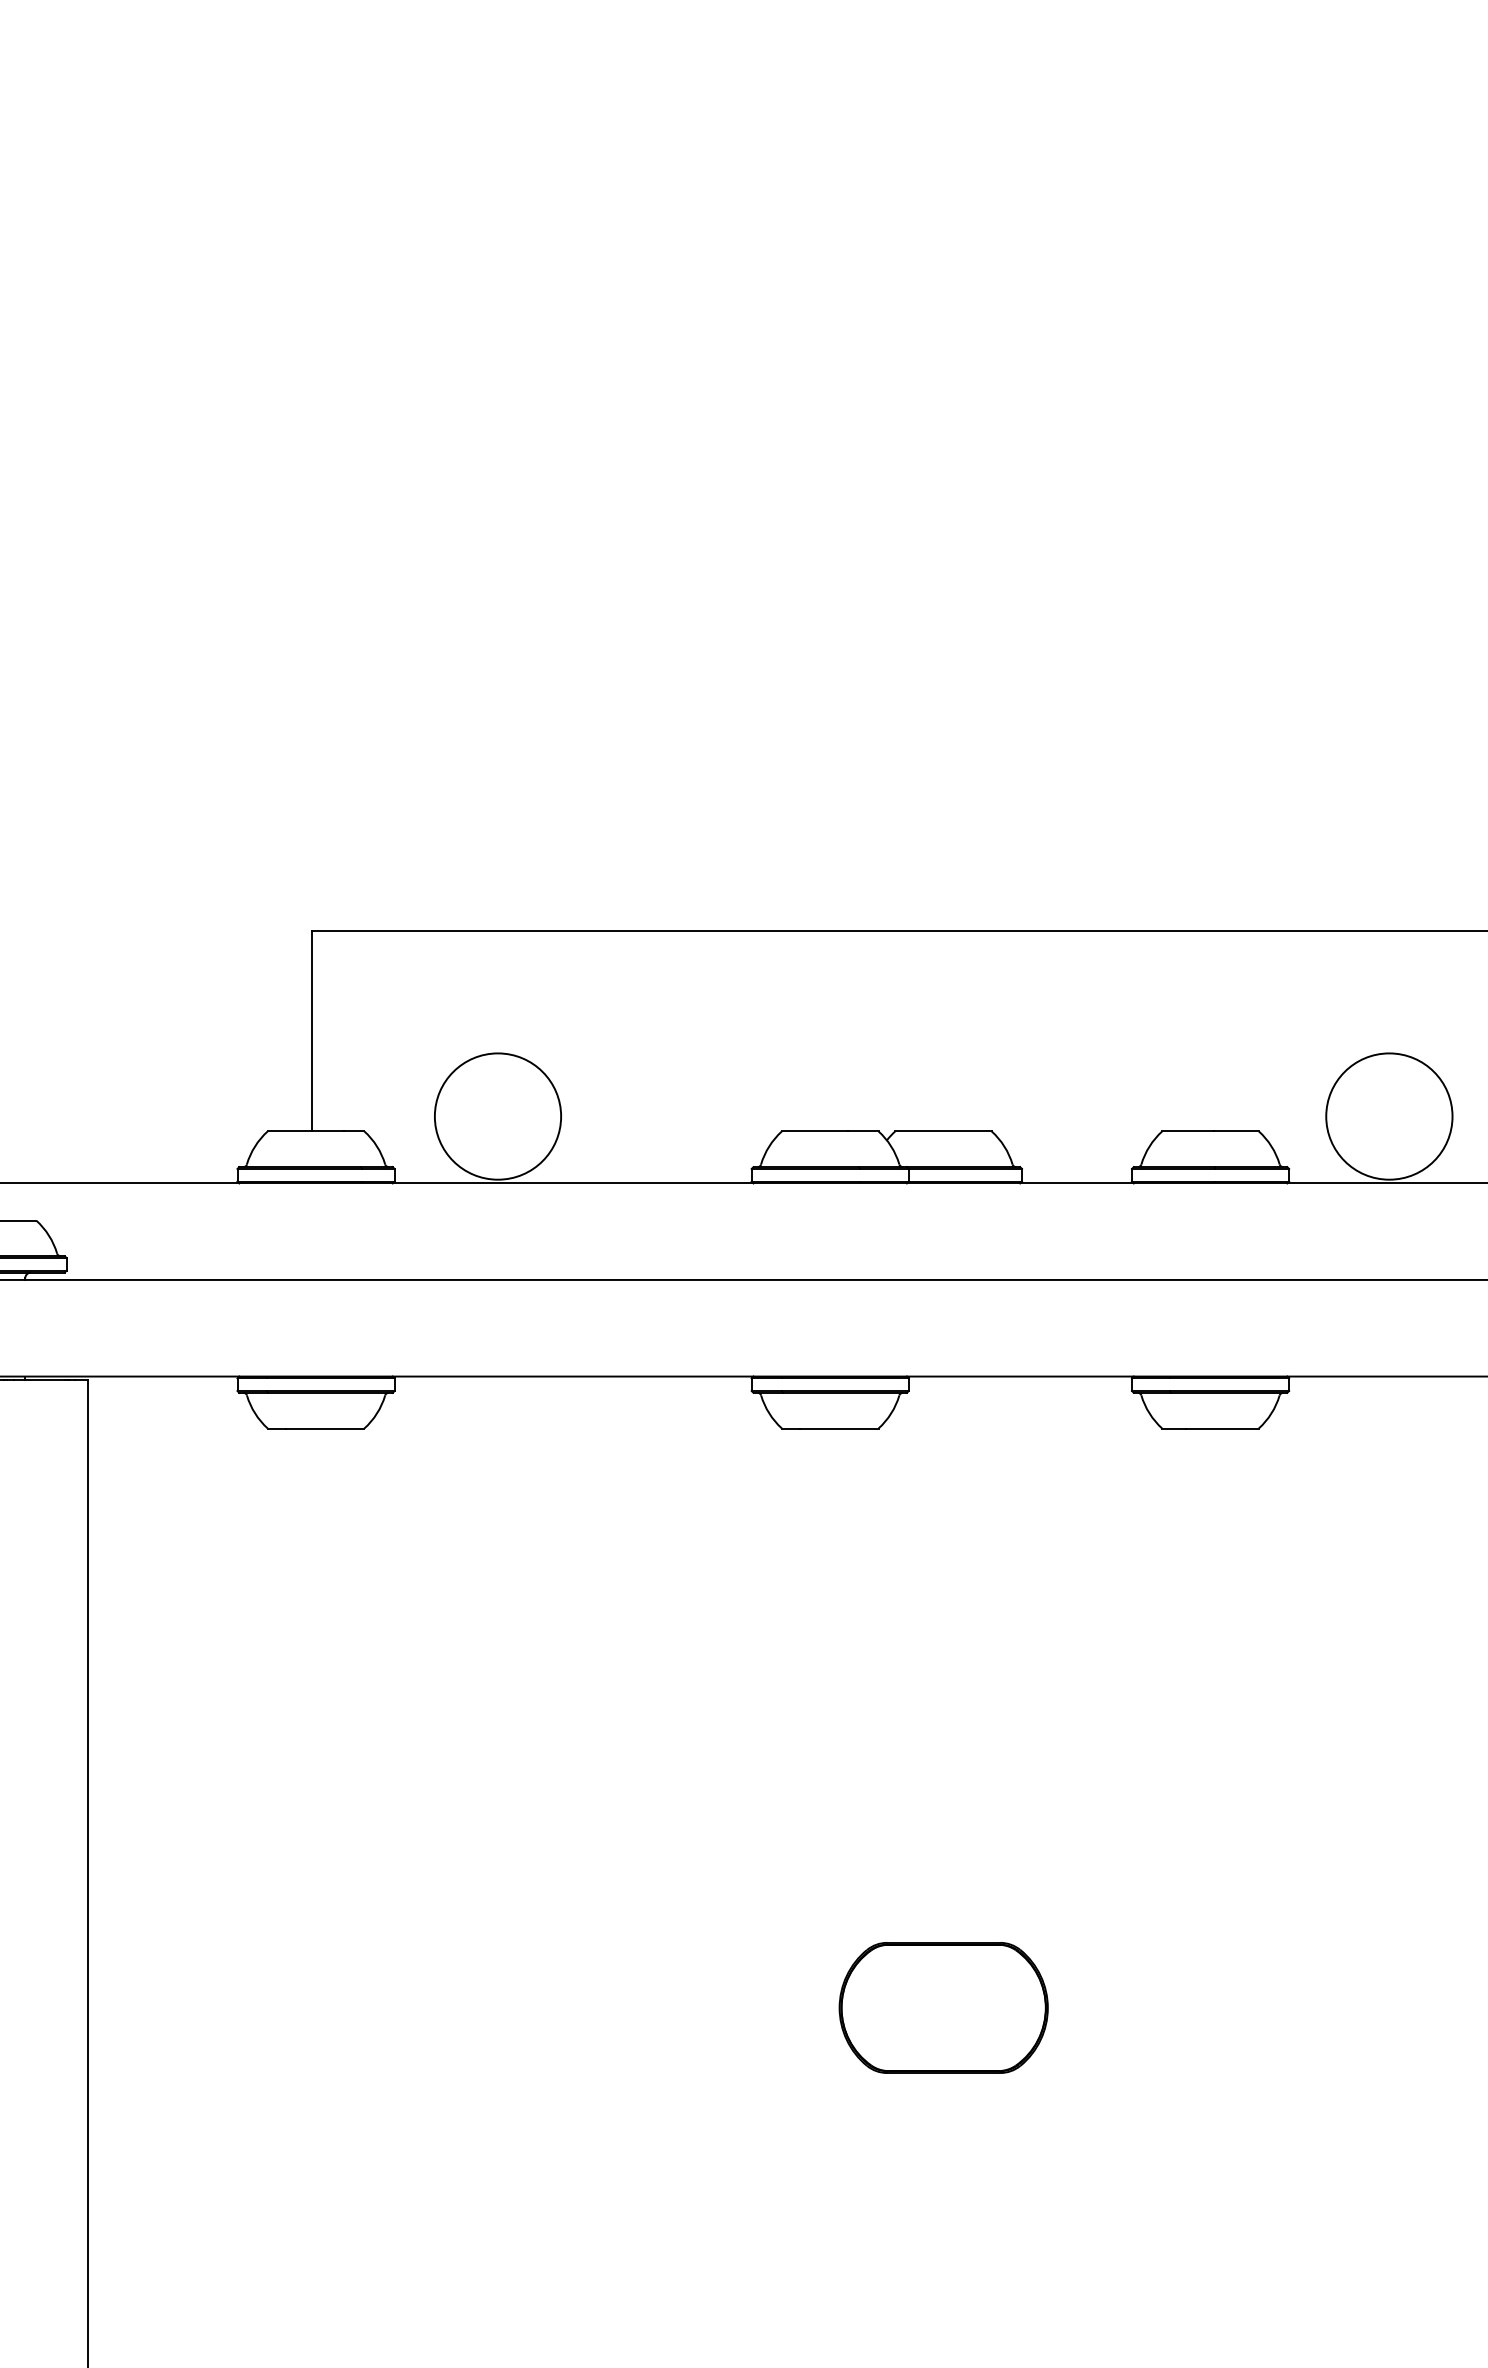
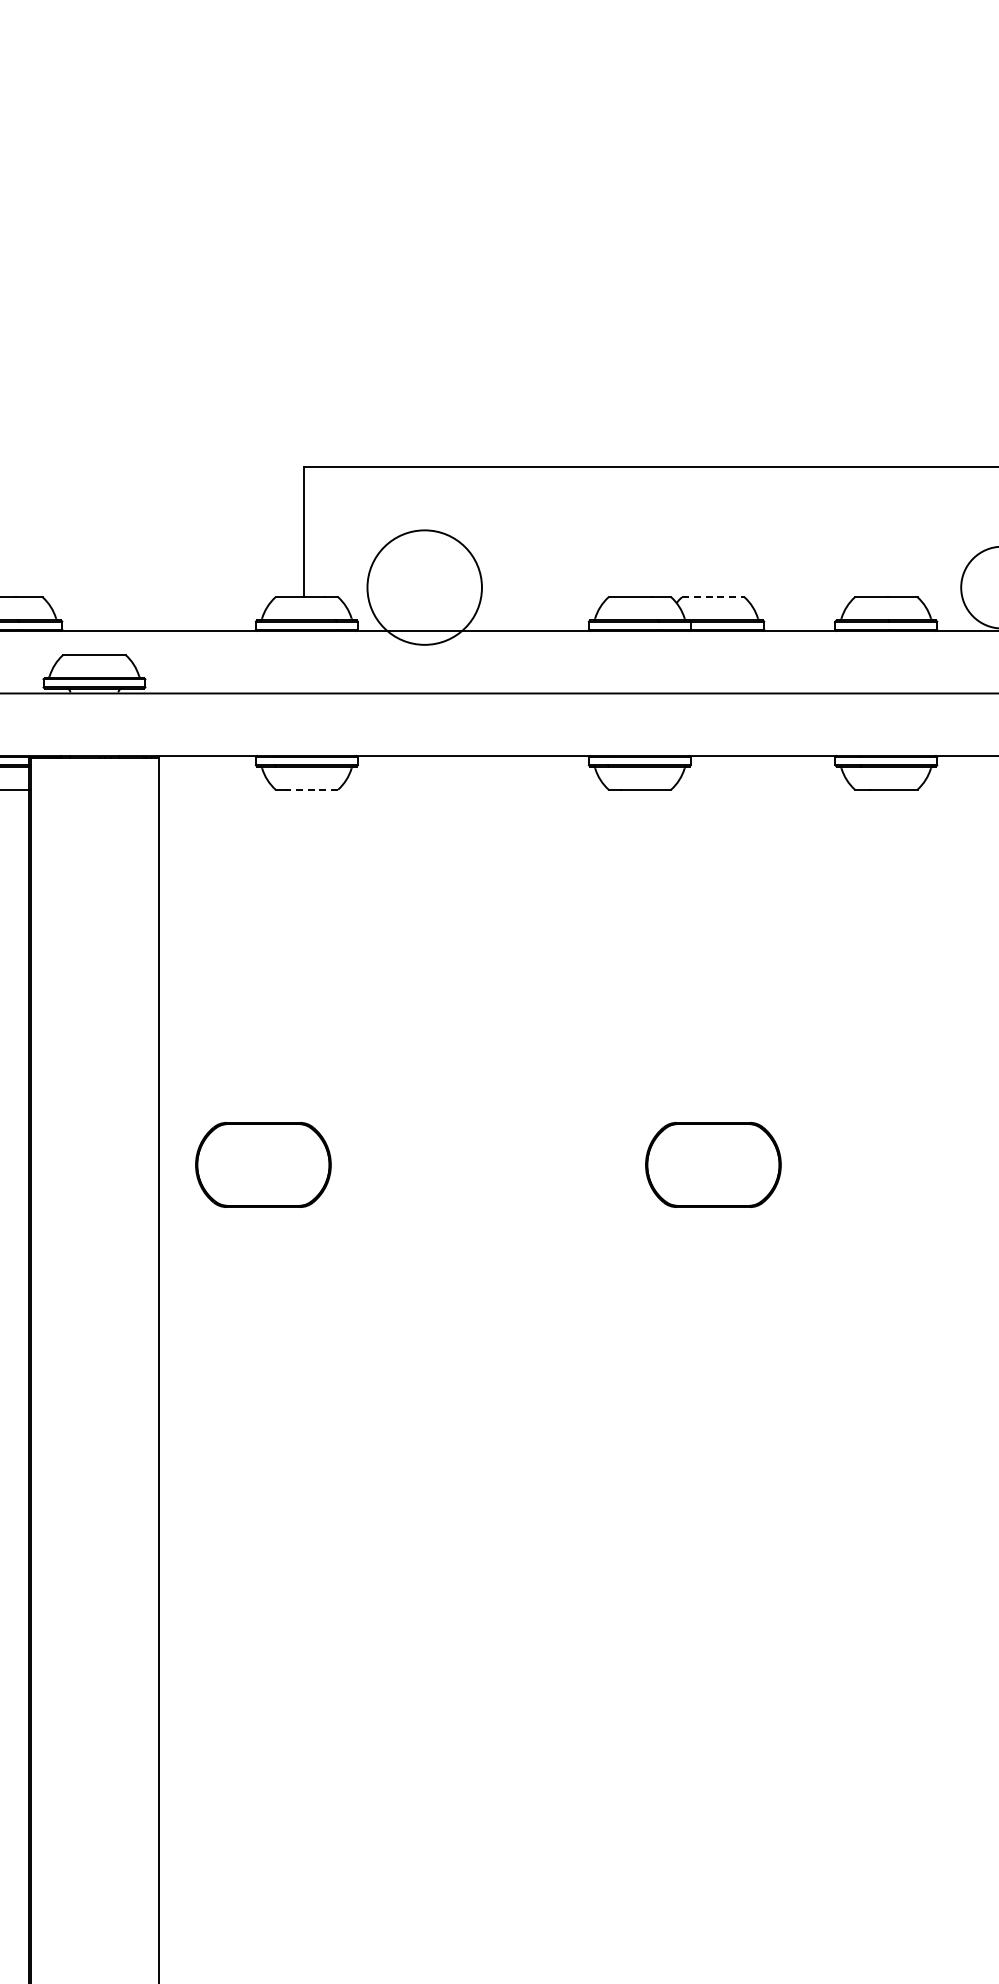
circle: (497, 1116) -> (424, 587), size x1.4
line: (943, 1131) -> (713, 597), solid -> dashed
line: (324, 1428) -> (312, 789), solid -> dashed
part: (249, 2007) -> (263, 1164), added

